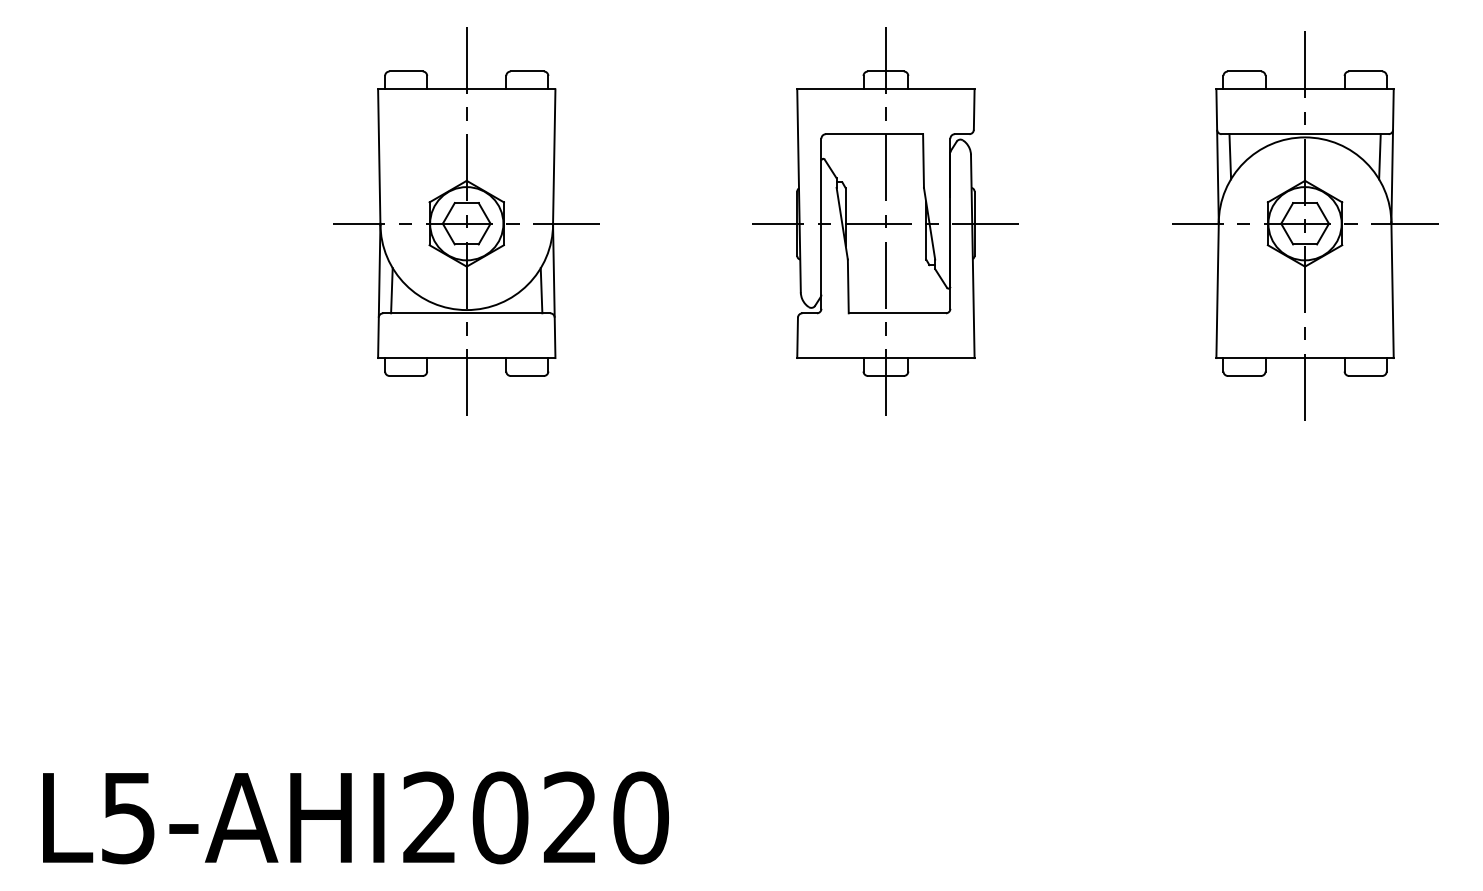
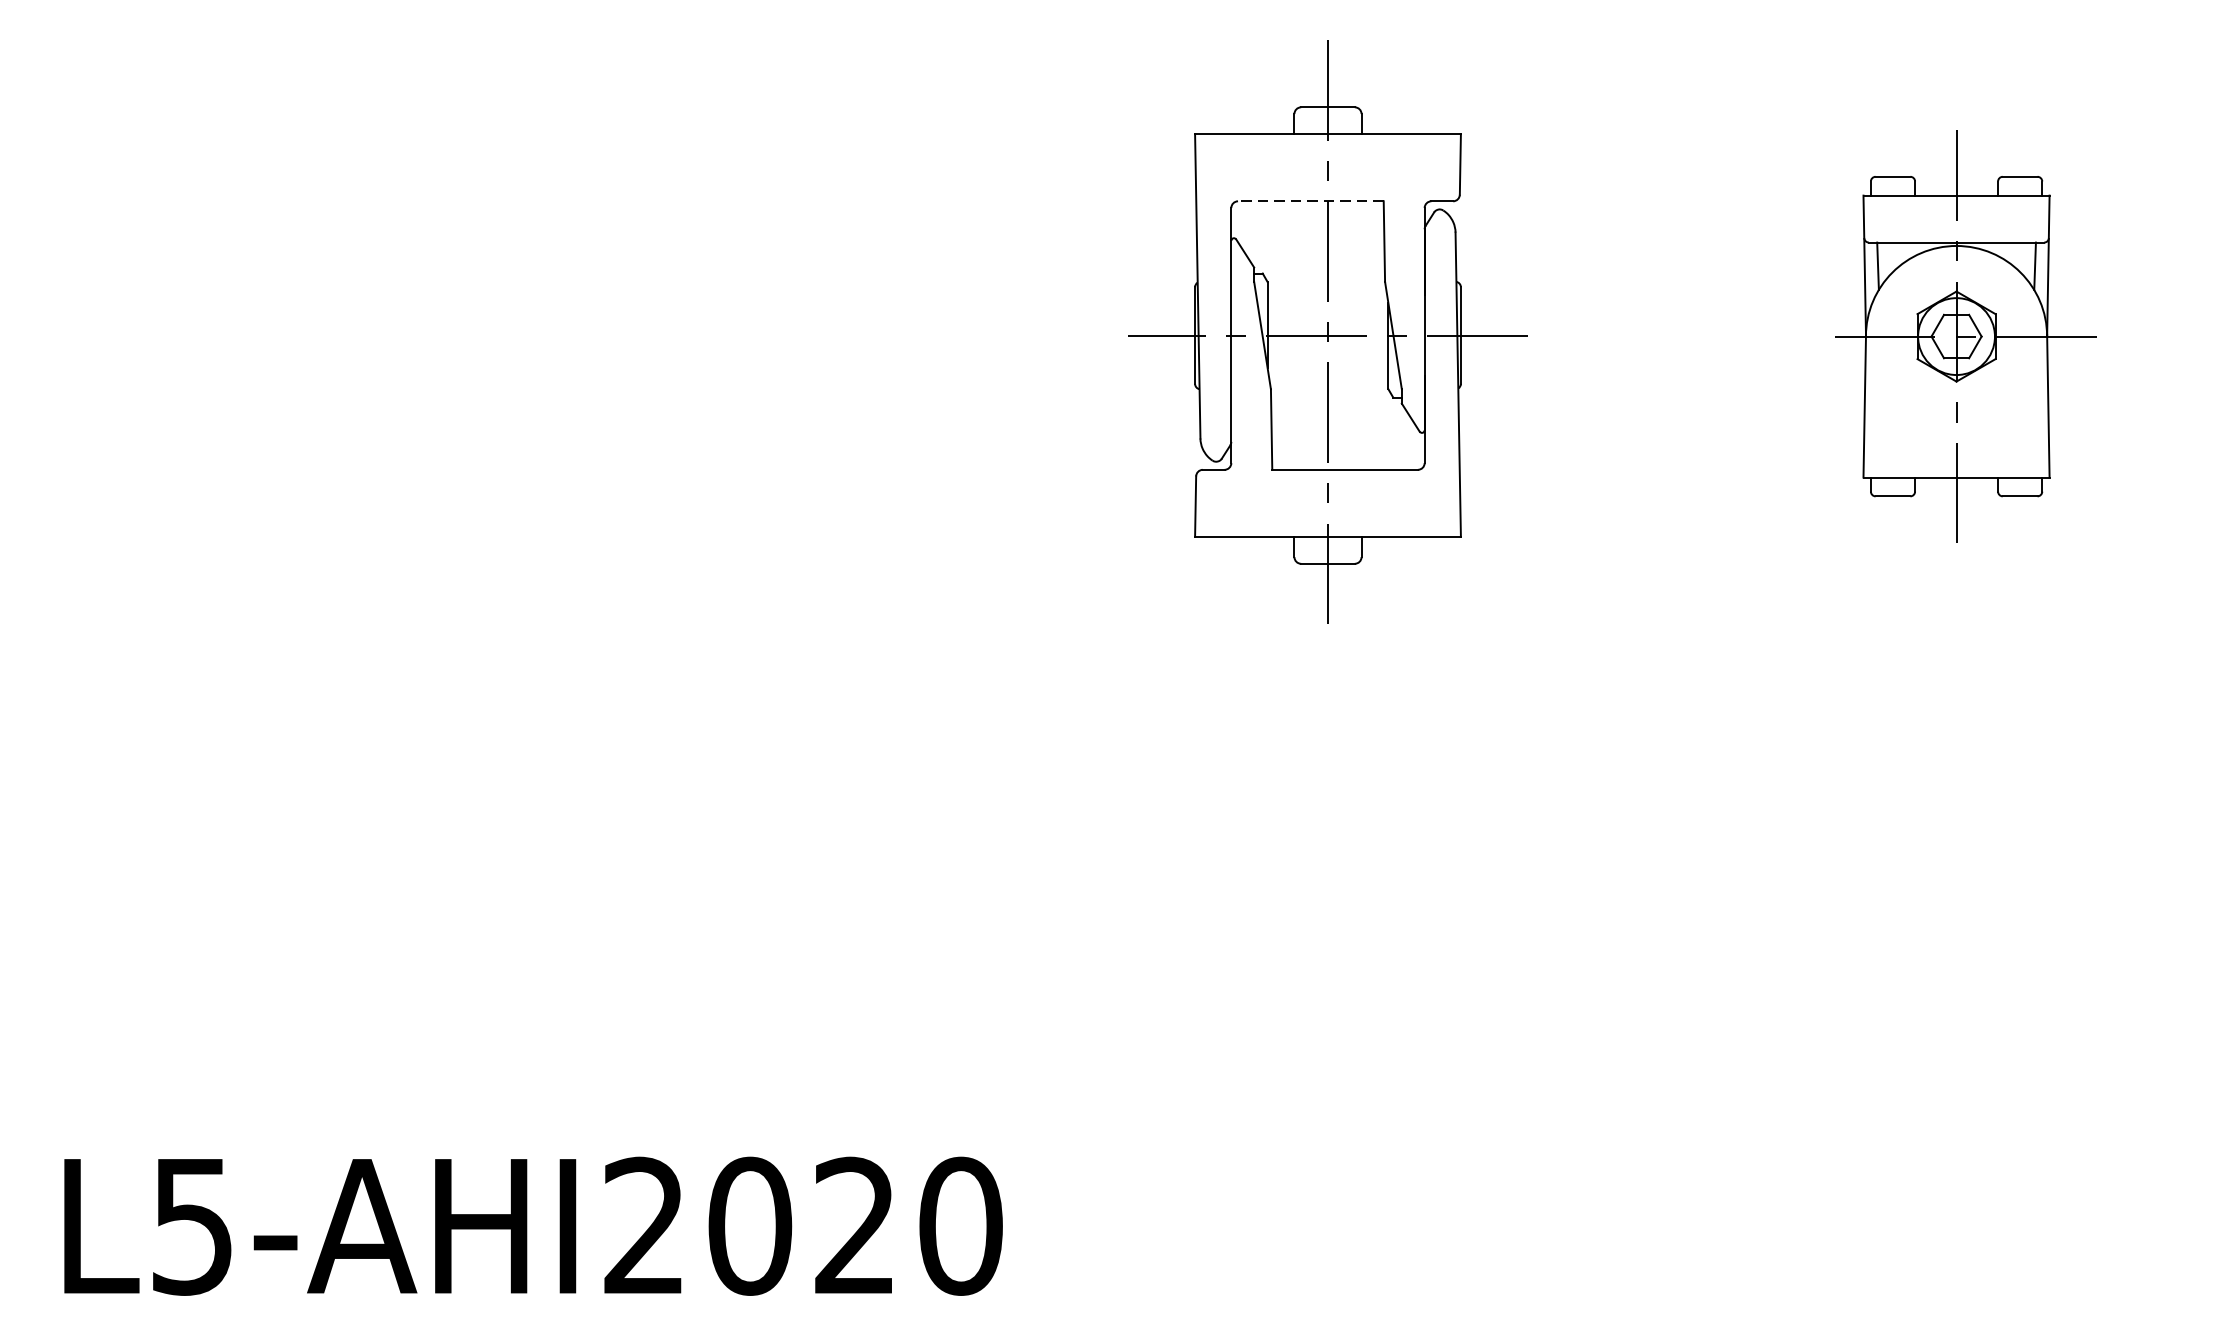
line: (874, 134) -> (1310, 201), solid -> dashed
part: (466, 221) -> (699, 332), removed
part: (1305, 225) -> (1956, 338), size x0.7

